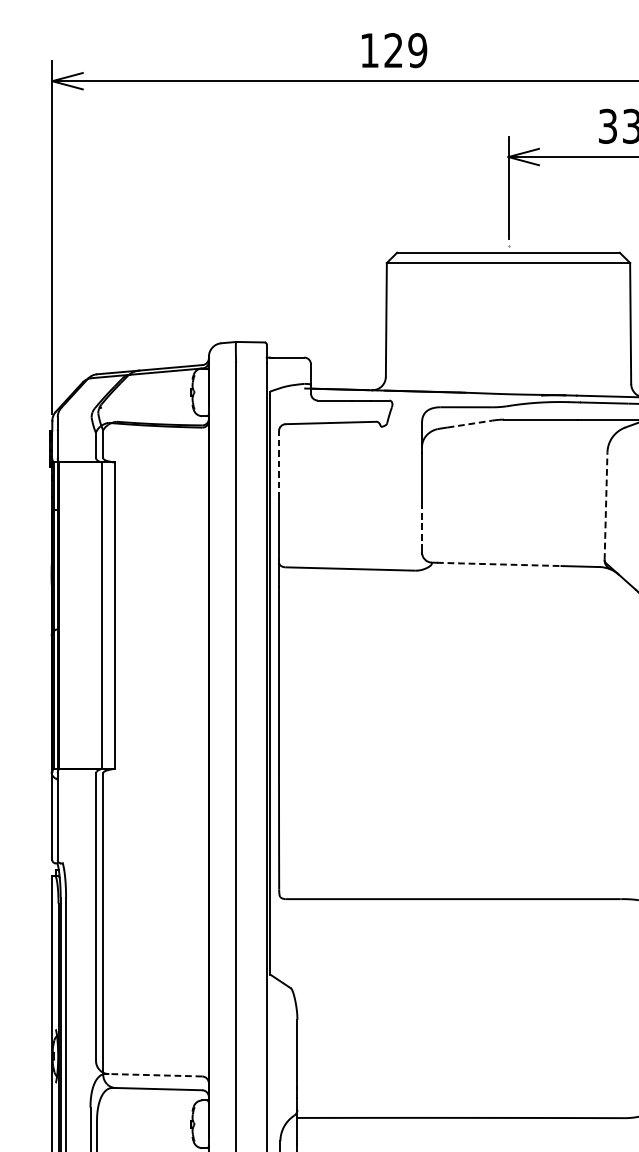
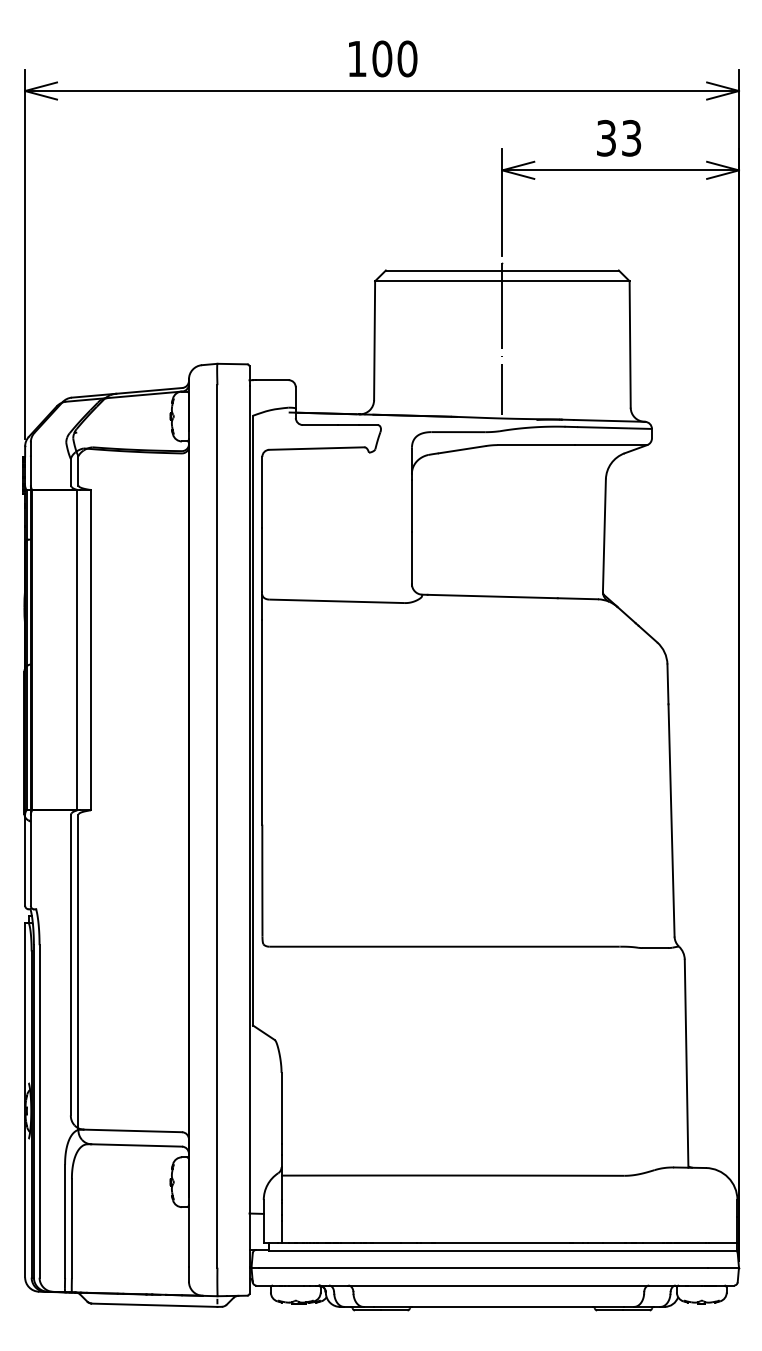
text: (405, 50) -> (394, 58), 129 -> 100
line: (508, 317) -> (502, 338), added
line: (470, 423) -> (462, 449), dashed -> solid
line: (279, 464) -> (262, 492), dashed -> solid
line: (606, 506) -> (604, 535), dashed -> solid
line: (421, 528) -> (411, 558), dashed -> solid
line: (500, 564) -> (493, 596), dashed -> solid
line: (154, 1074) -> (132, 1130), dashed -> solid

